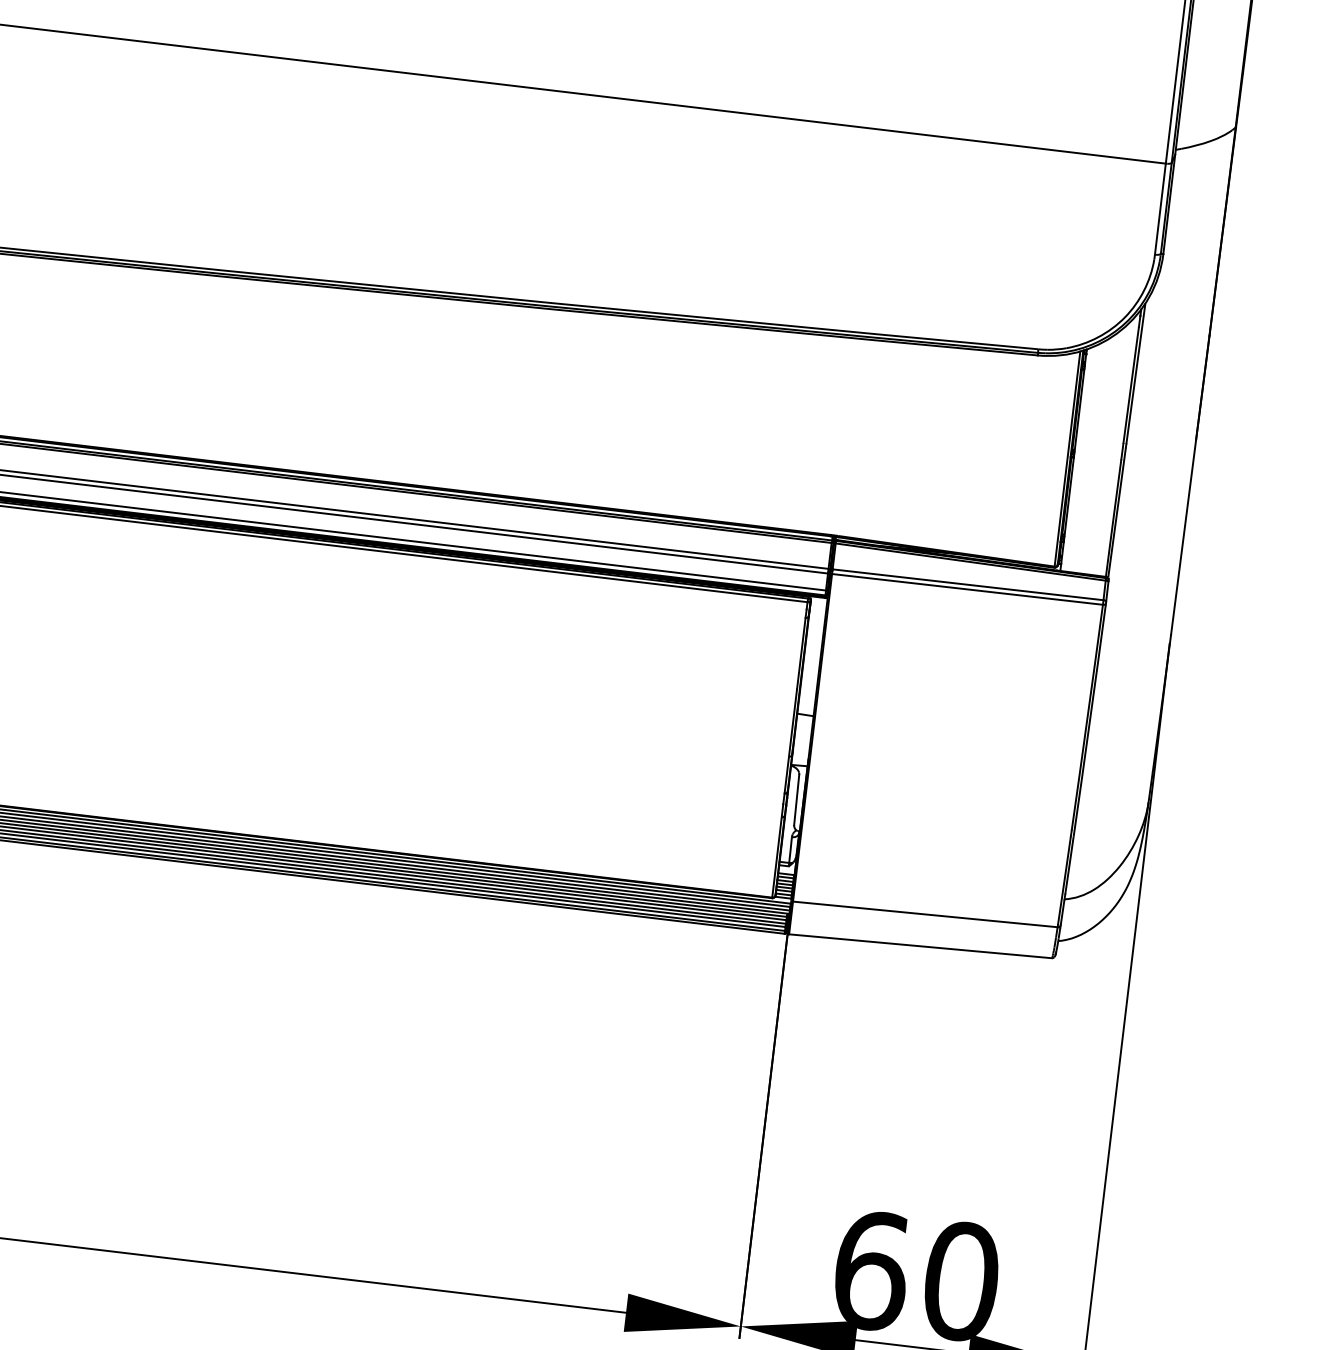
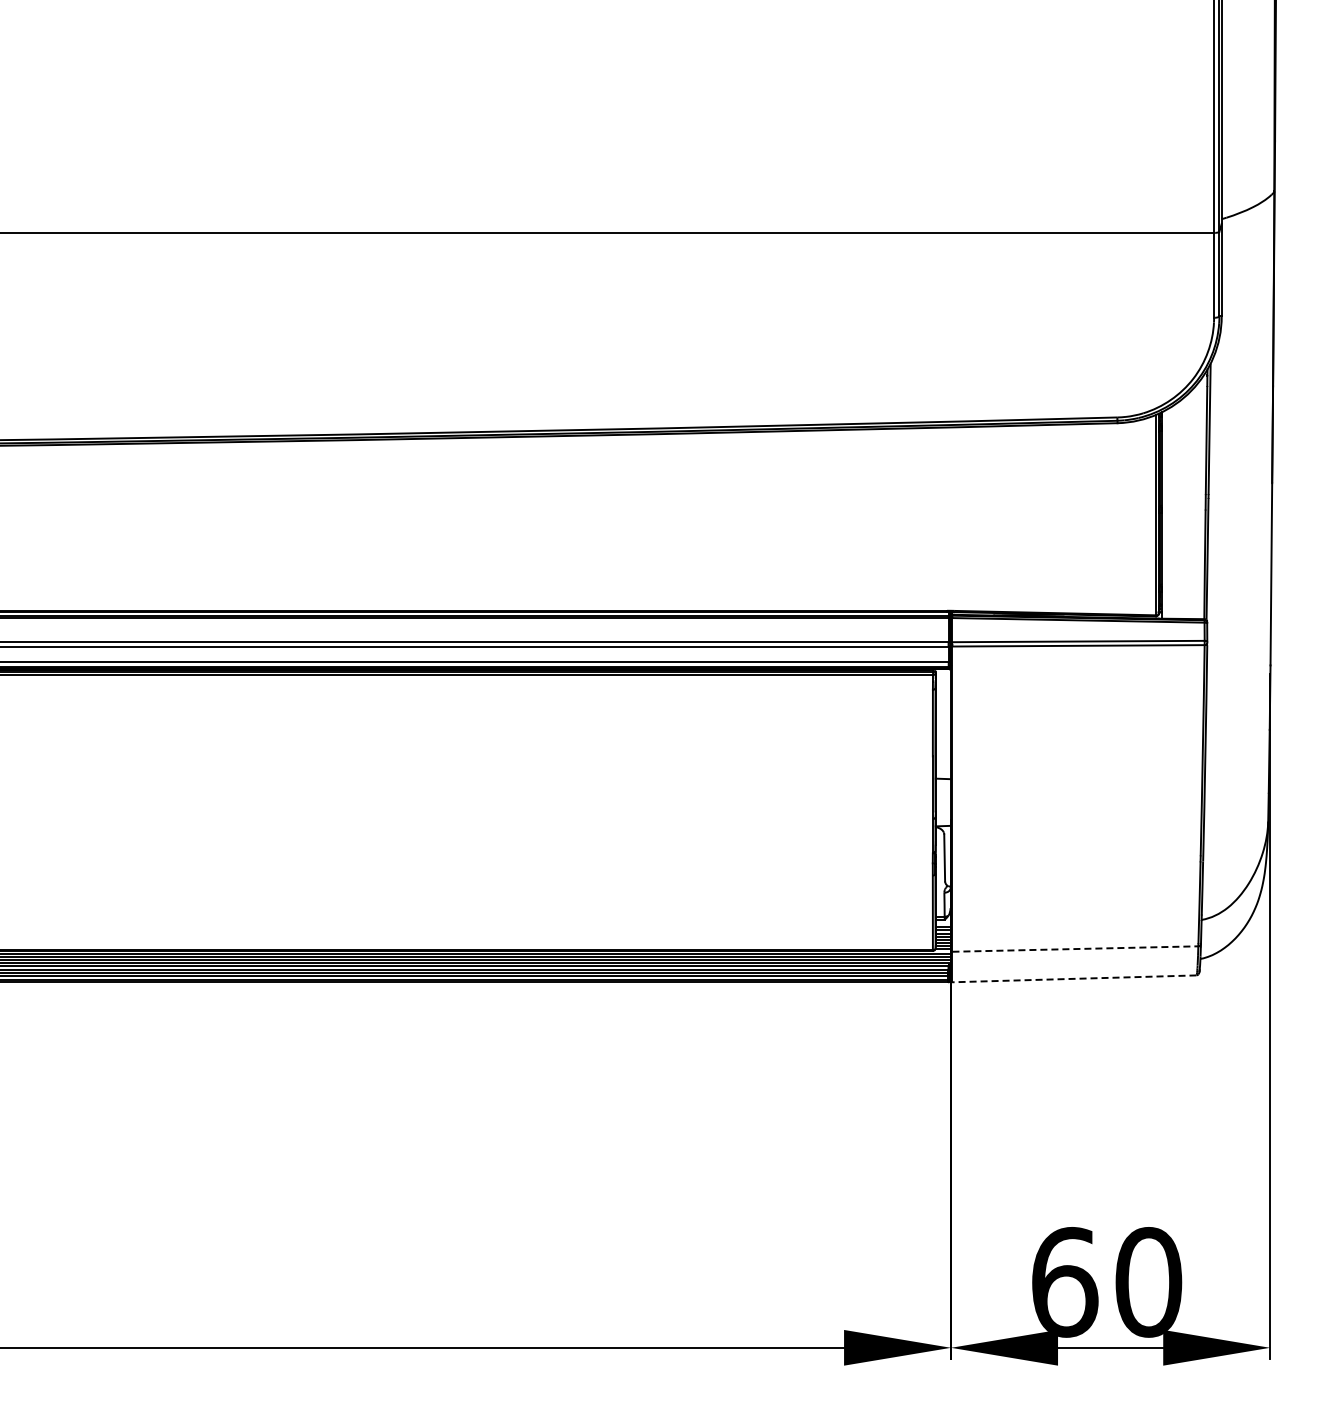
line: (925, 914) -> (1075, 949), solid -> dashed
line: (919, 945) -> (1073, 978), solid -> dashed

